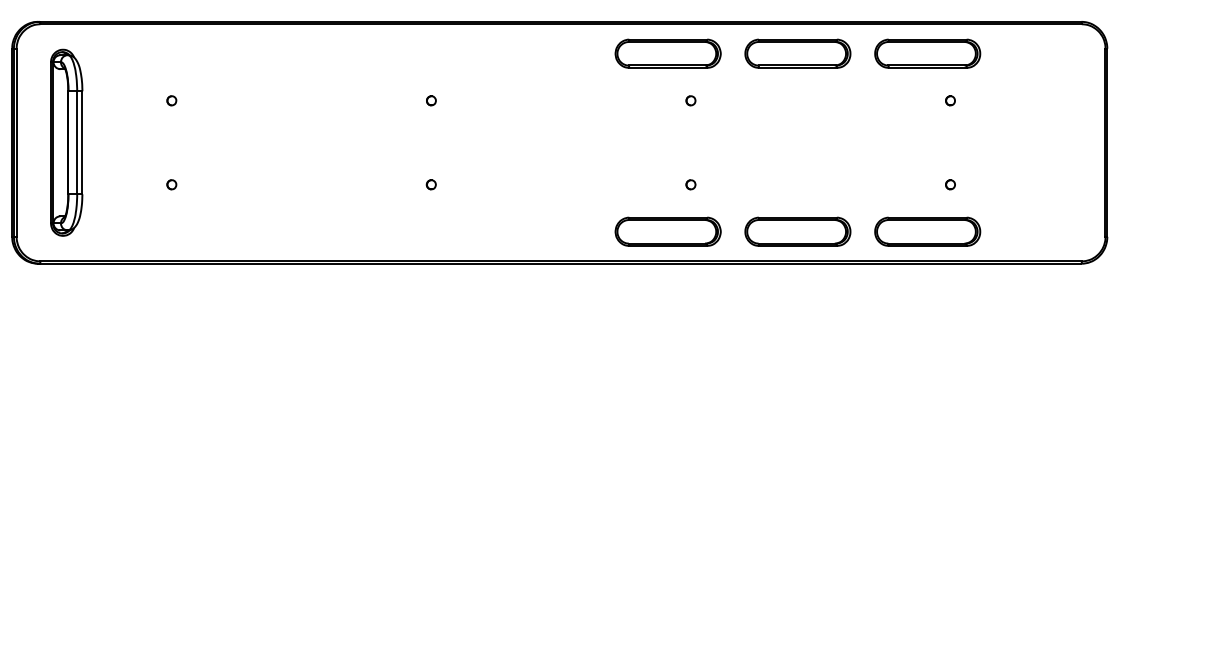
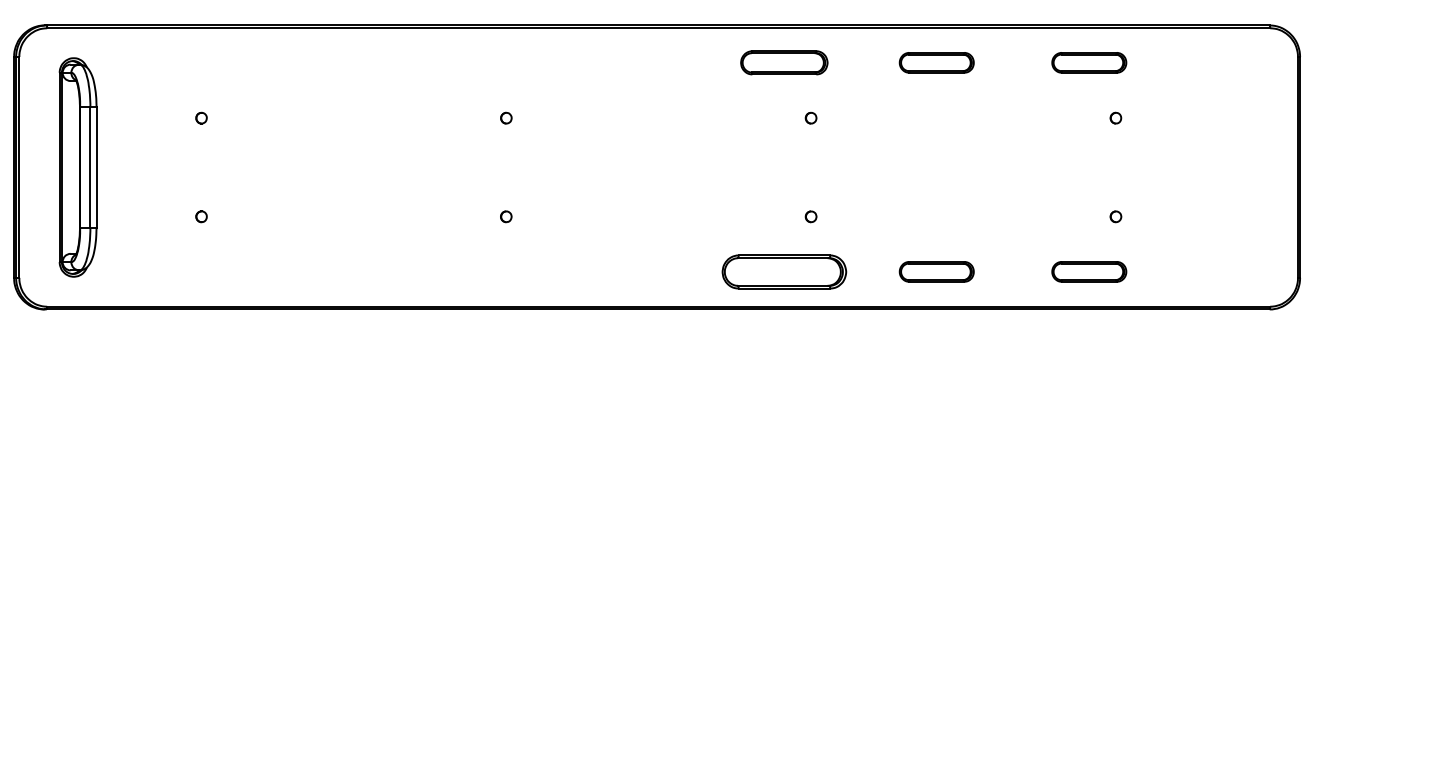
part: (667, 53) -> (783, 62), size x0.7
part: (797, 53) -> (936, 62), size x0.6
part: (927, 53) -> (1088, 62), size x0.6
part: (797, 231) -> (936, 271), size x0.6
part: (927, 231) -> (1088, 271), size x0.6

